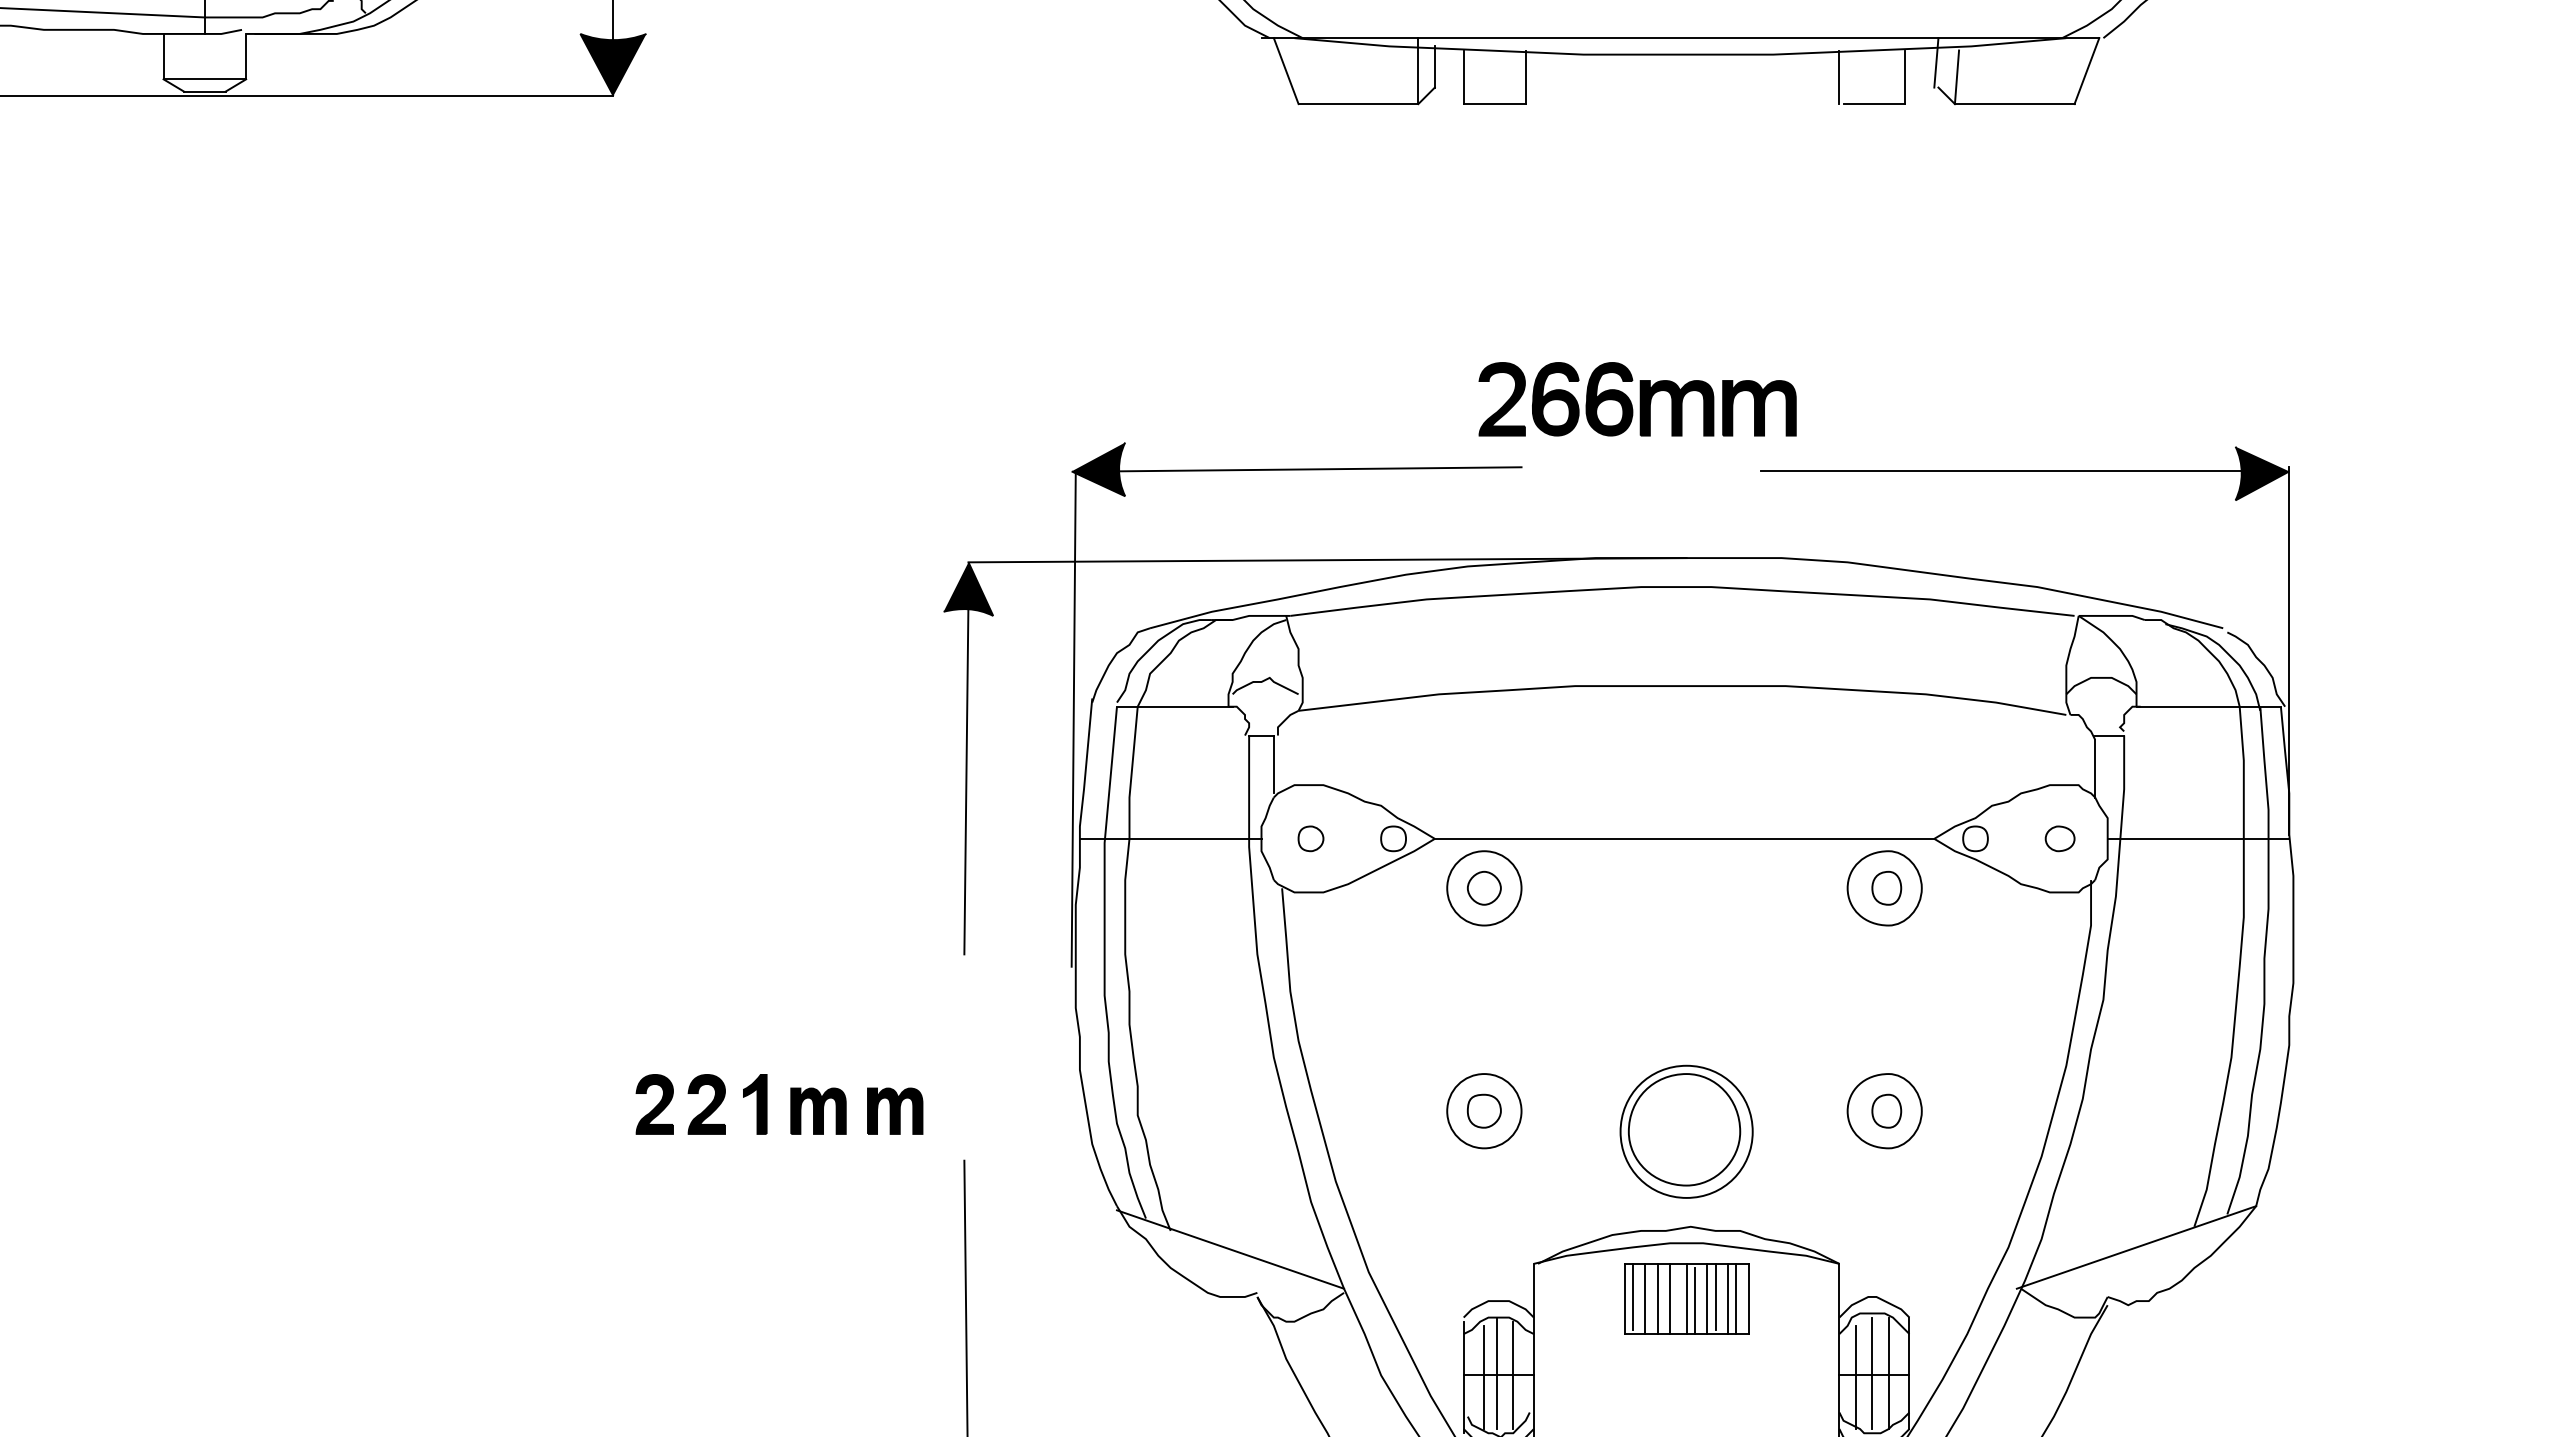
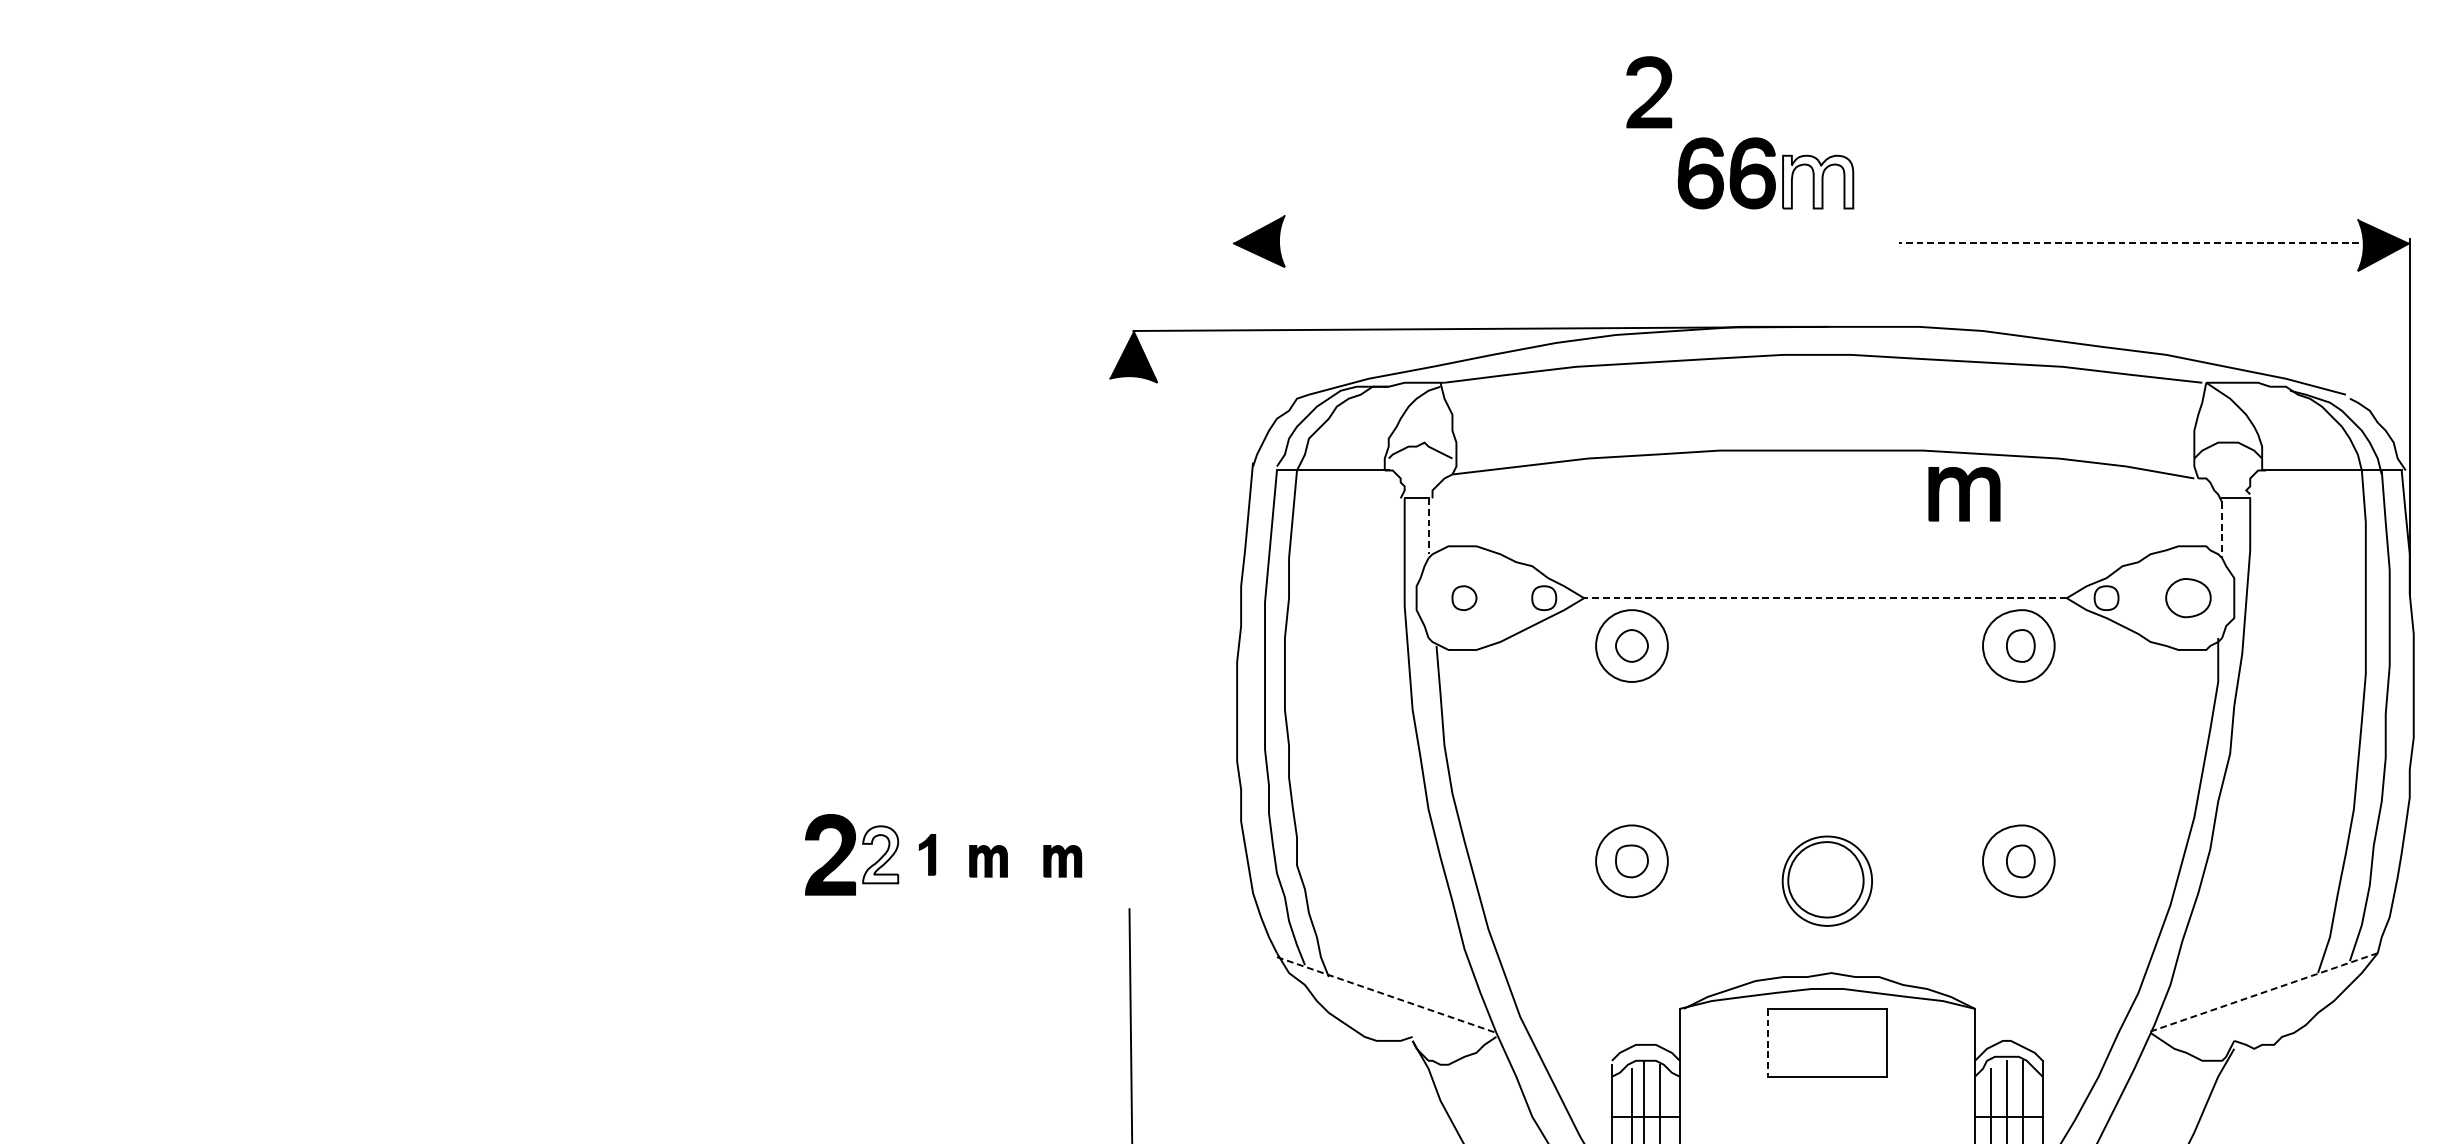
part: (1501, 399) -> (1648, 92), moved
fill: (1676, 408) -> (1817, 182), removed
part: (1759, 408) -> (1964, 494), moved
line: (1316, 469) -> (1469, 241), removed
line: (2003, 471) -> (2133, 243), solid -> dashed
line: (1073, 718) -> (1234, 481), removed
line: (1273, 764) -> (1428, 526), solid -> dashed
line: (2095, 768) -> (2222, 530), solid -> dashed
line: (966, 776) -> (1131, 537), removed
line: (1170, 838) -> (1328, 597), removed
line: (1684, 838) -> (1825, 597), solid -> dashed
part: (2059, 838) -> (2187, 597), size x1.6
line: (2198, 838) -> (2322, 597), removed
fill: (706, 1103) -> (880, 853), removed
part: (654, 1104) -> (830, 854), size x1.4
part: (755, 1104) -> (927, 854), size x0.7
part: (818, 1110) -> (988, 860), size x0.7
part: (895, 1110) -> (1062, 860), size x0.7
part: (1686, 1131) -> (1827, 880), size x0.7
line: (2136, 1247) -> (2262, 993), solid -> dashed
line: (1230, 1249) -> (1386, 994), solid -> dashed
line: (1632, 1296) -> (1775, 1040), removed
line: (1715, 1296) -> (1855, 1040), removed
line: (1645, 1298) -> (1787, 1042), removed
line: (1657, 1298) -> (1799, 1042), removed
line: (1670, 1298) -> (1811, 1042), removed
line: (1686, 1298) -> (1827, 1042), removed
line: (1707, 1298) -> (1847, 1042), removed
line: (1727, 1298) -> (1866, 1042), removed
line: (1736, 1298) -> (1875, 1042), removed
line: (1624, 1299) -> (1767, 1043), solid -> dashed
line: (1694, 1300) -> (1835, 1044), removed

